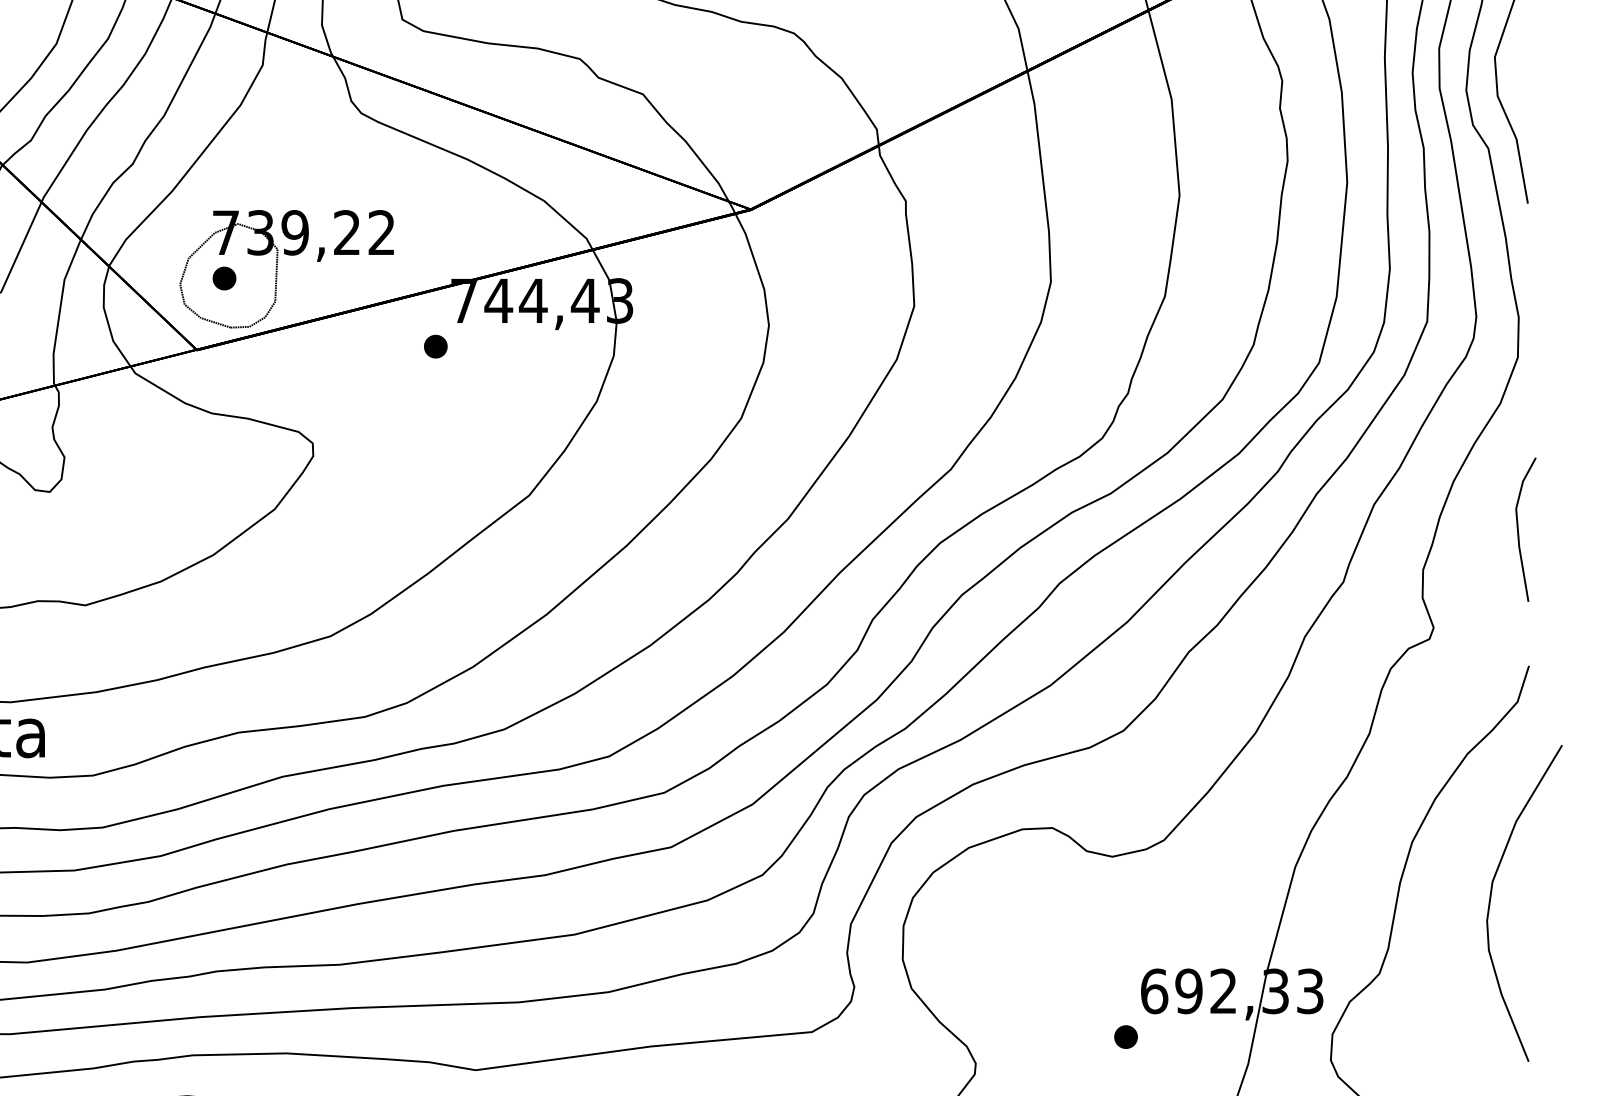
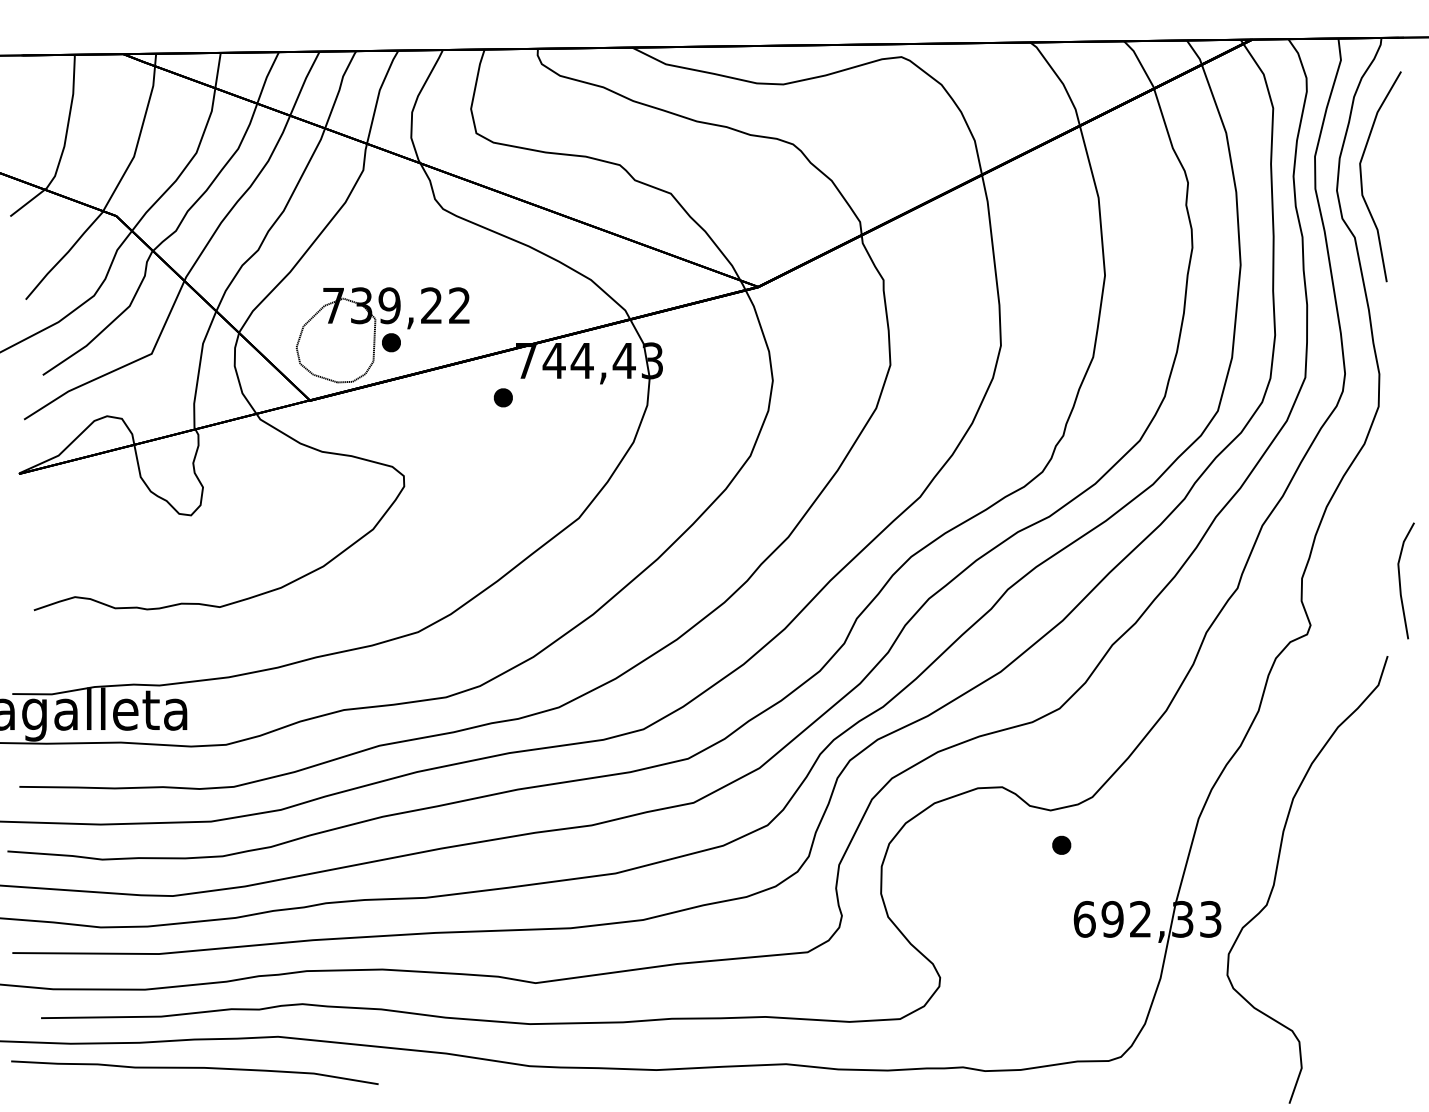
part: (224, 278) -> (391, 342), moved
line: (1518, 529) -> (1400, 580), moved
part: (1491, 900) -> (1357, 845), removed
part: (1125, 1036) -> (1061, 844), moved

